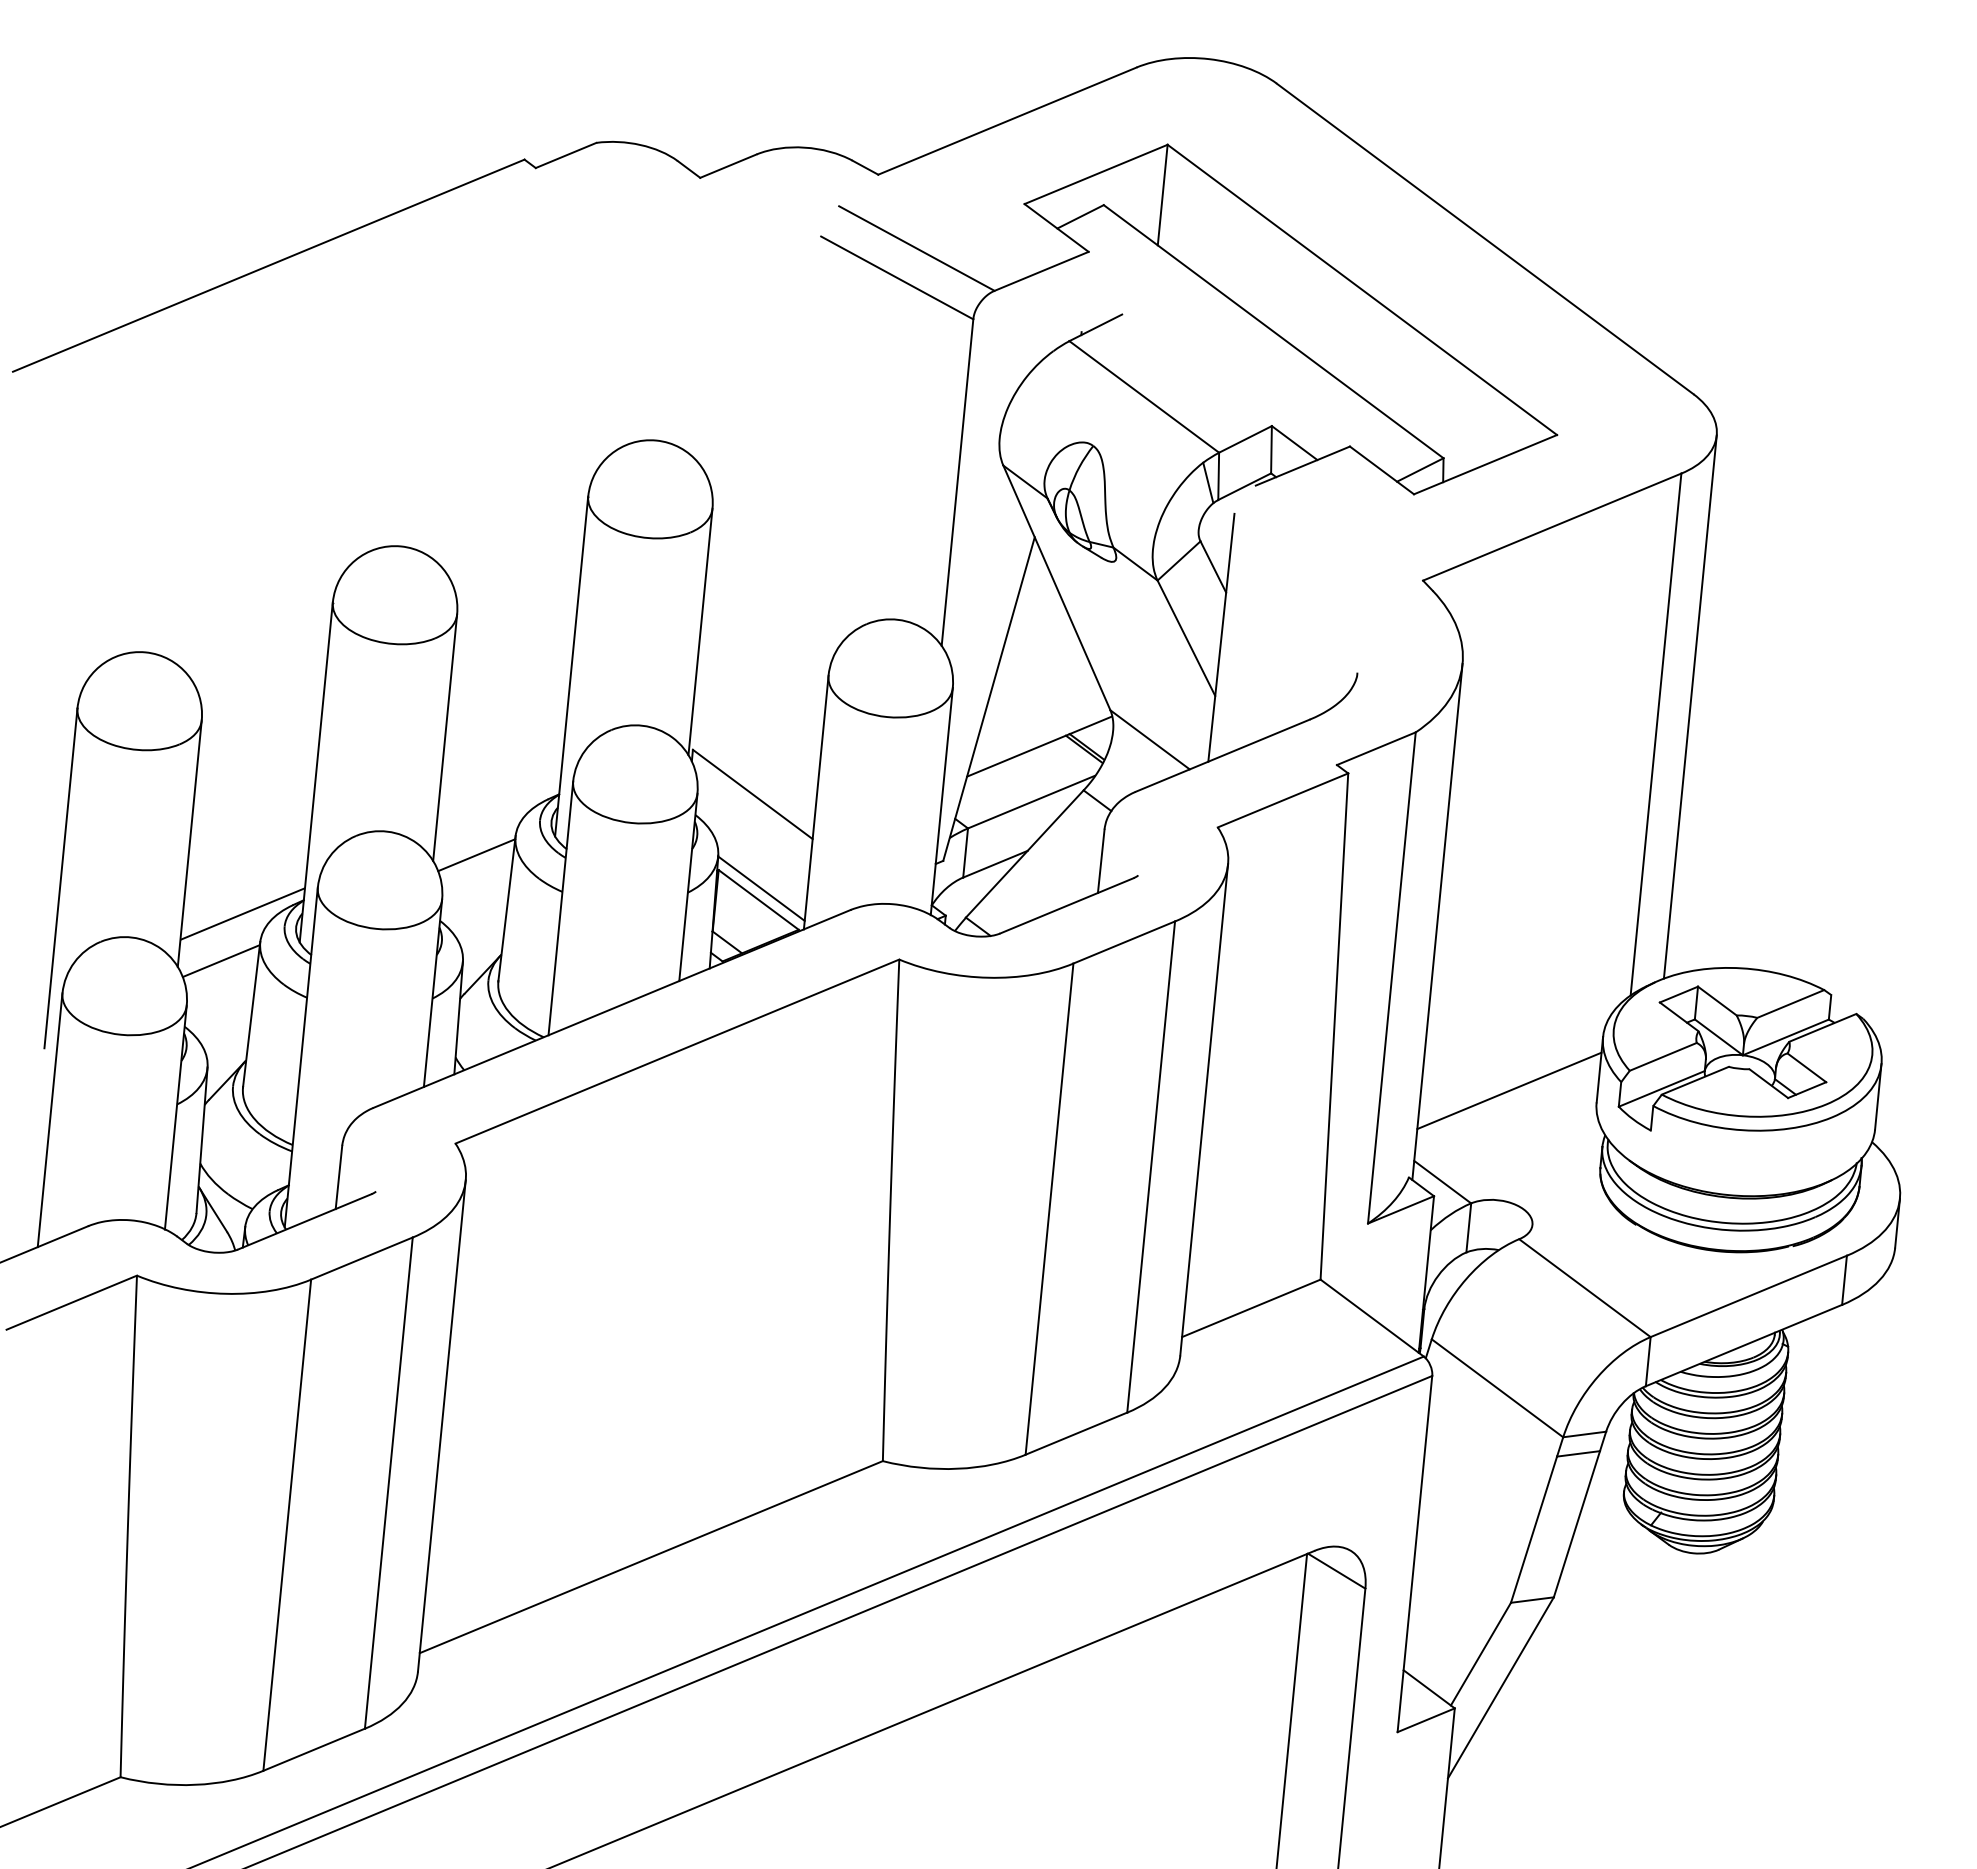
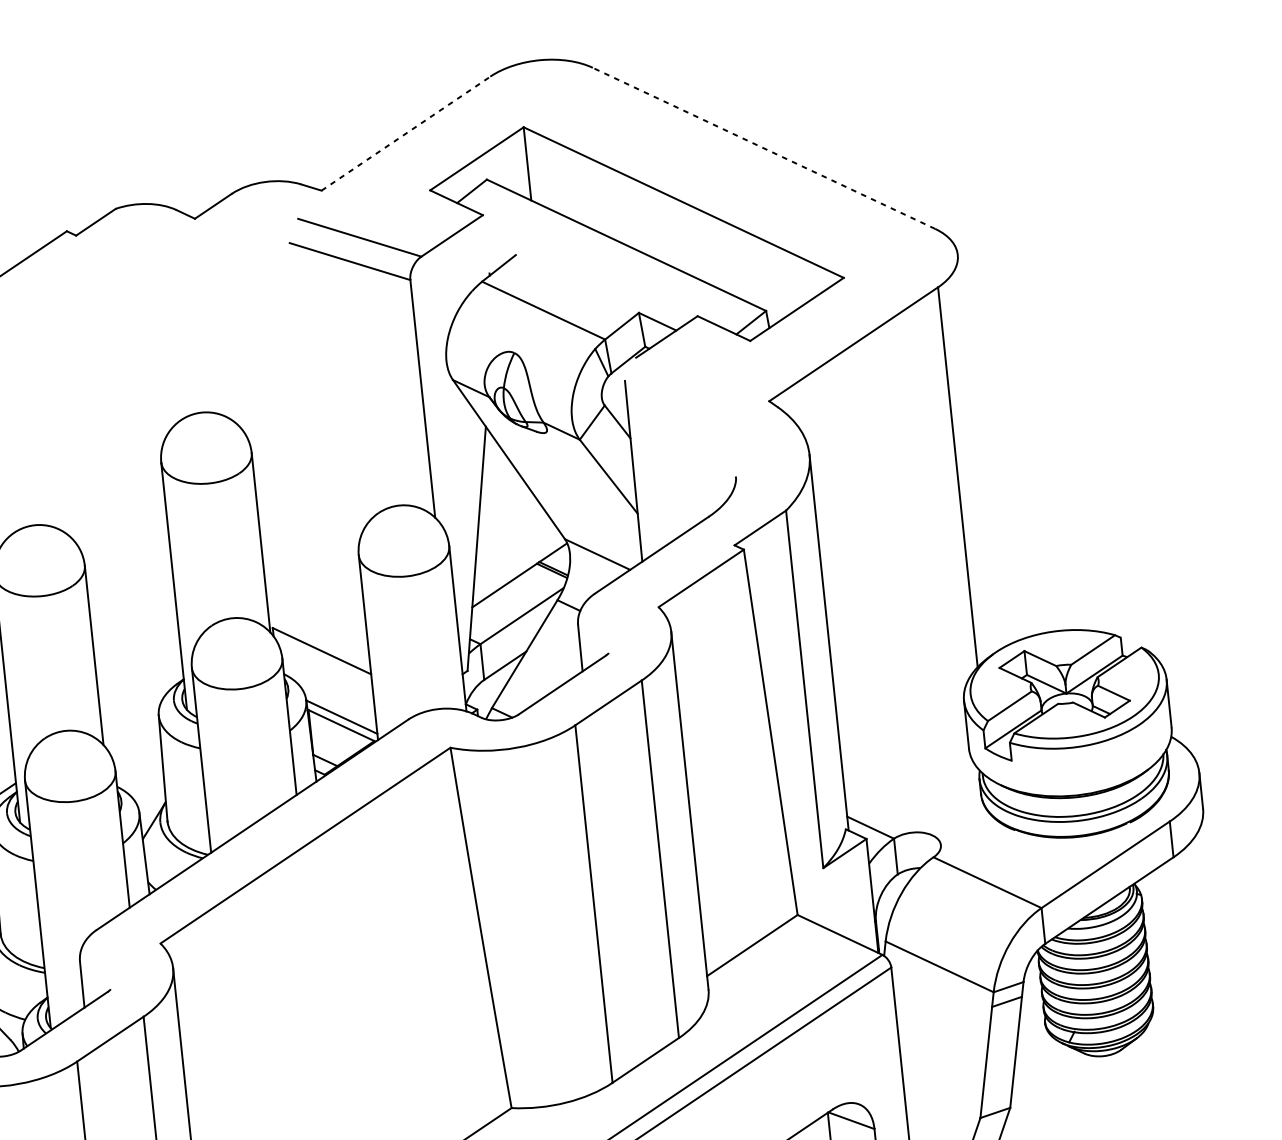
line: (1007, 121) -> (406, 133), solid -> dashed
line: (1485, 238) -> (764, 148), solid -> dashed
line: (1689, 706) -> (977, 452), removed
line: (476, 855) -> (133, 734), removed
line: (1509, 1090) -> (905, 752), removed

